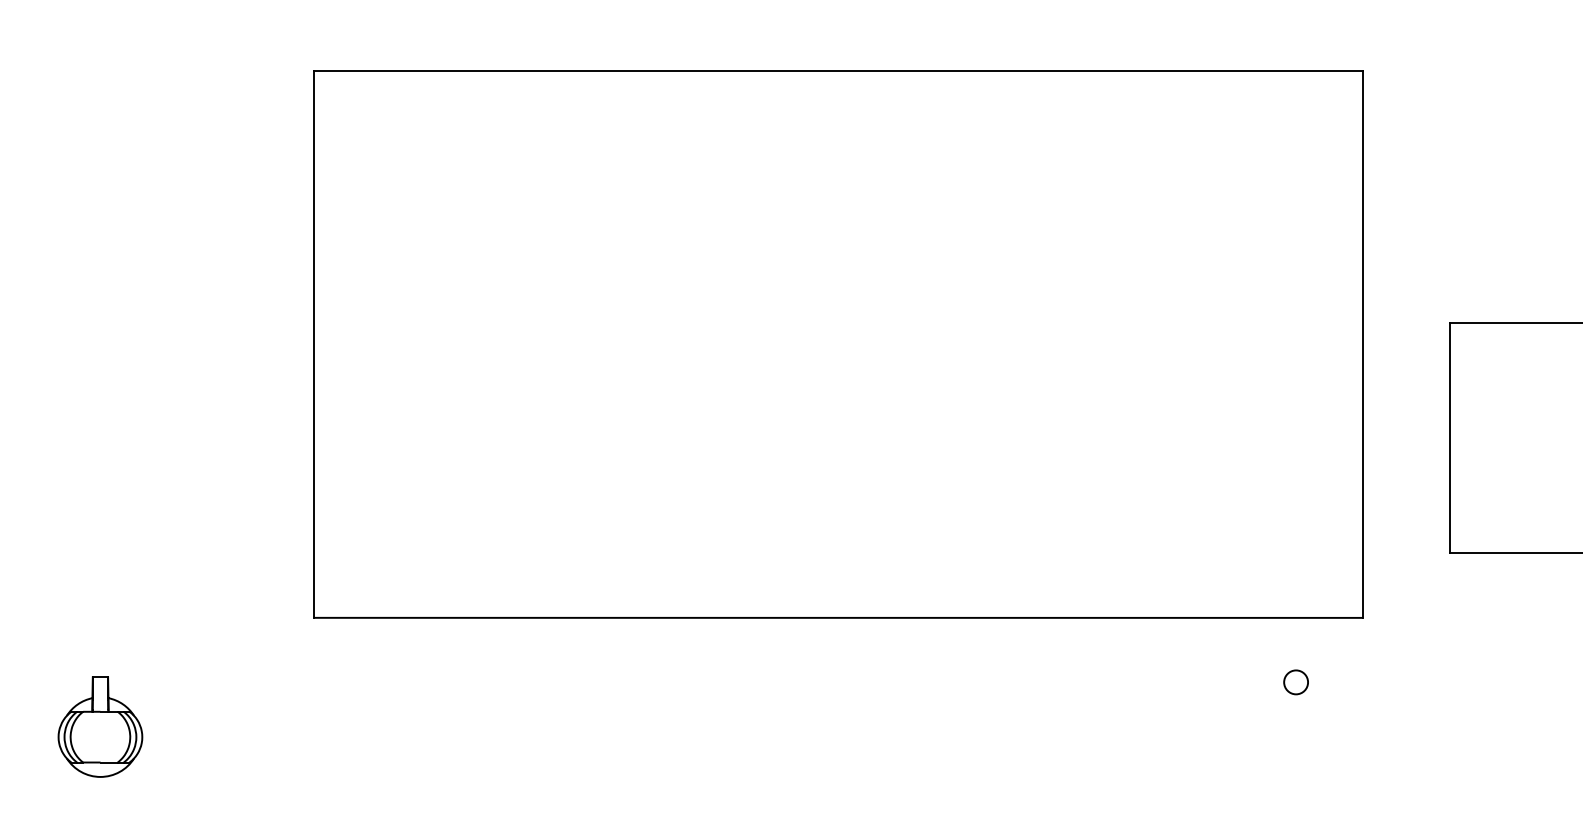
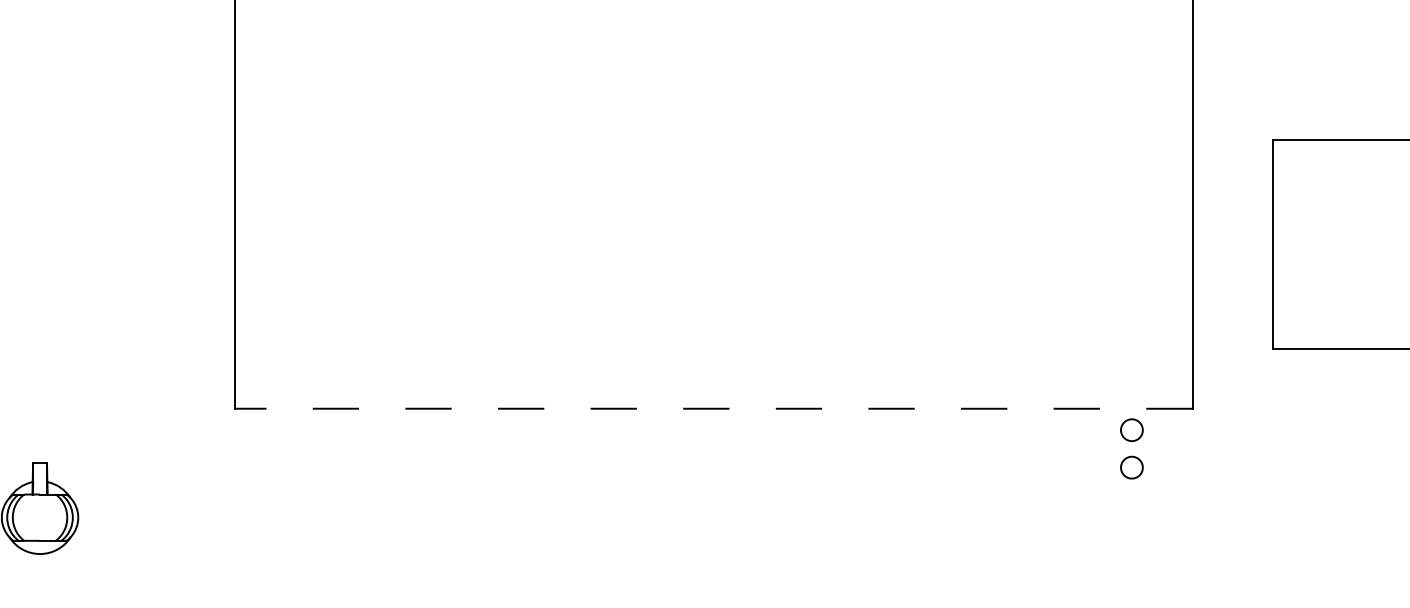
line: (837, 617) -> (713, 408), solid -> dashed
circle: (1295, 641) -> (1131, 430), added

